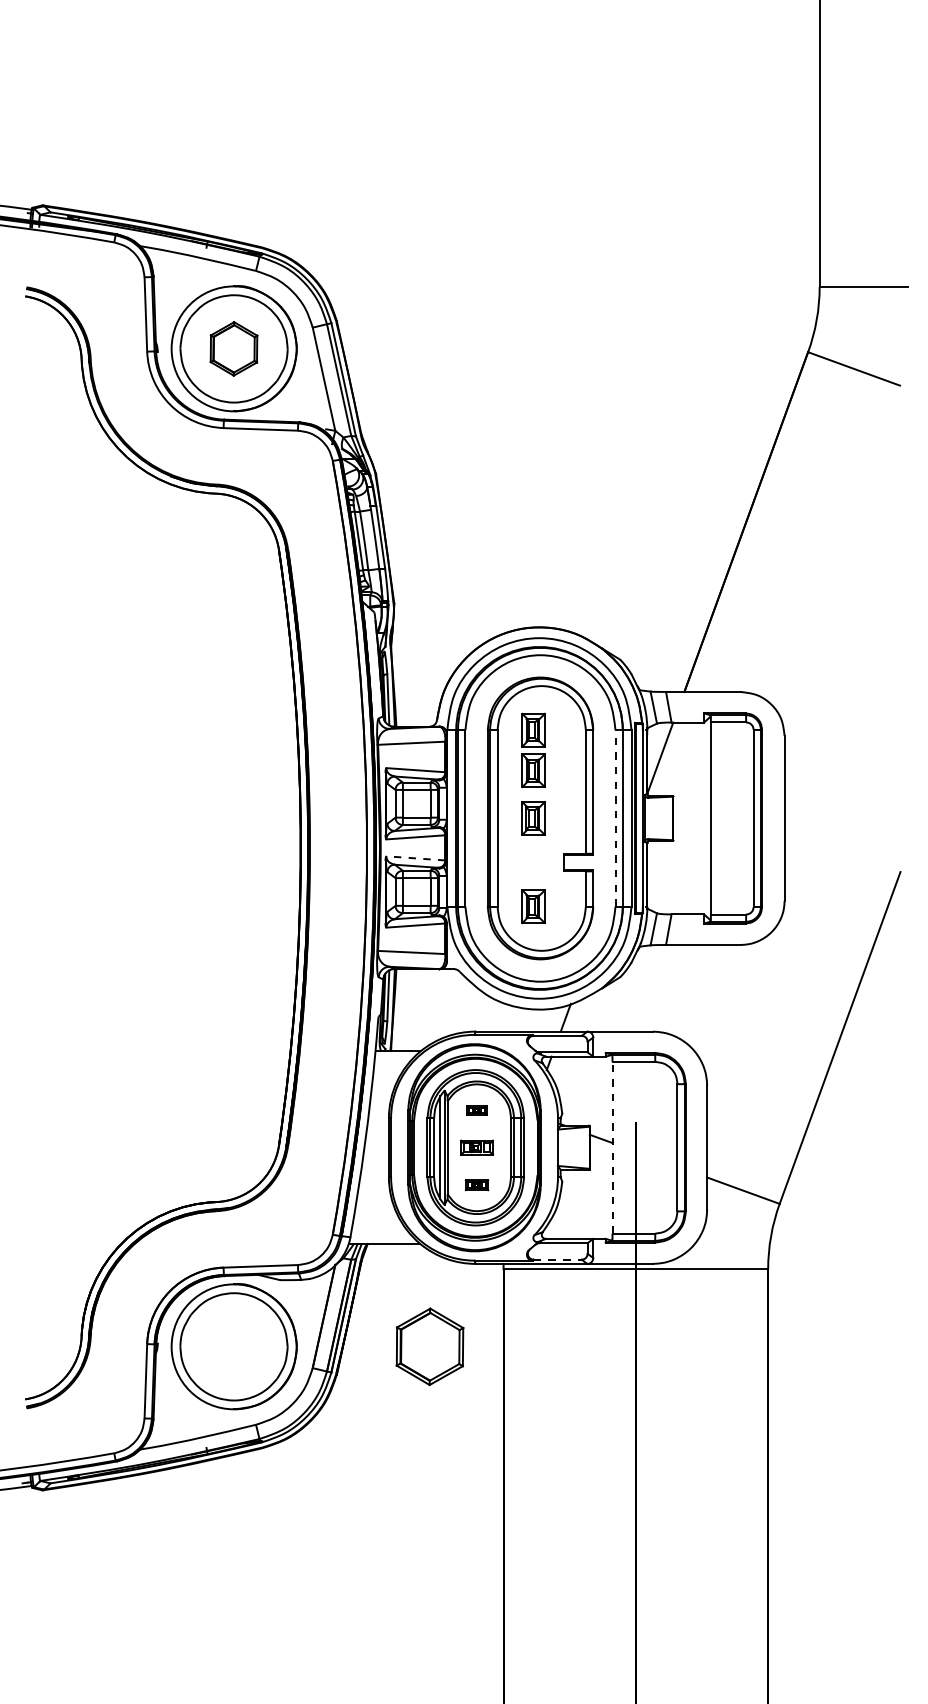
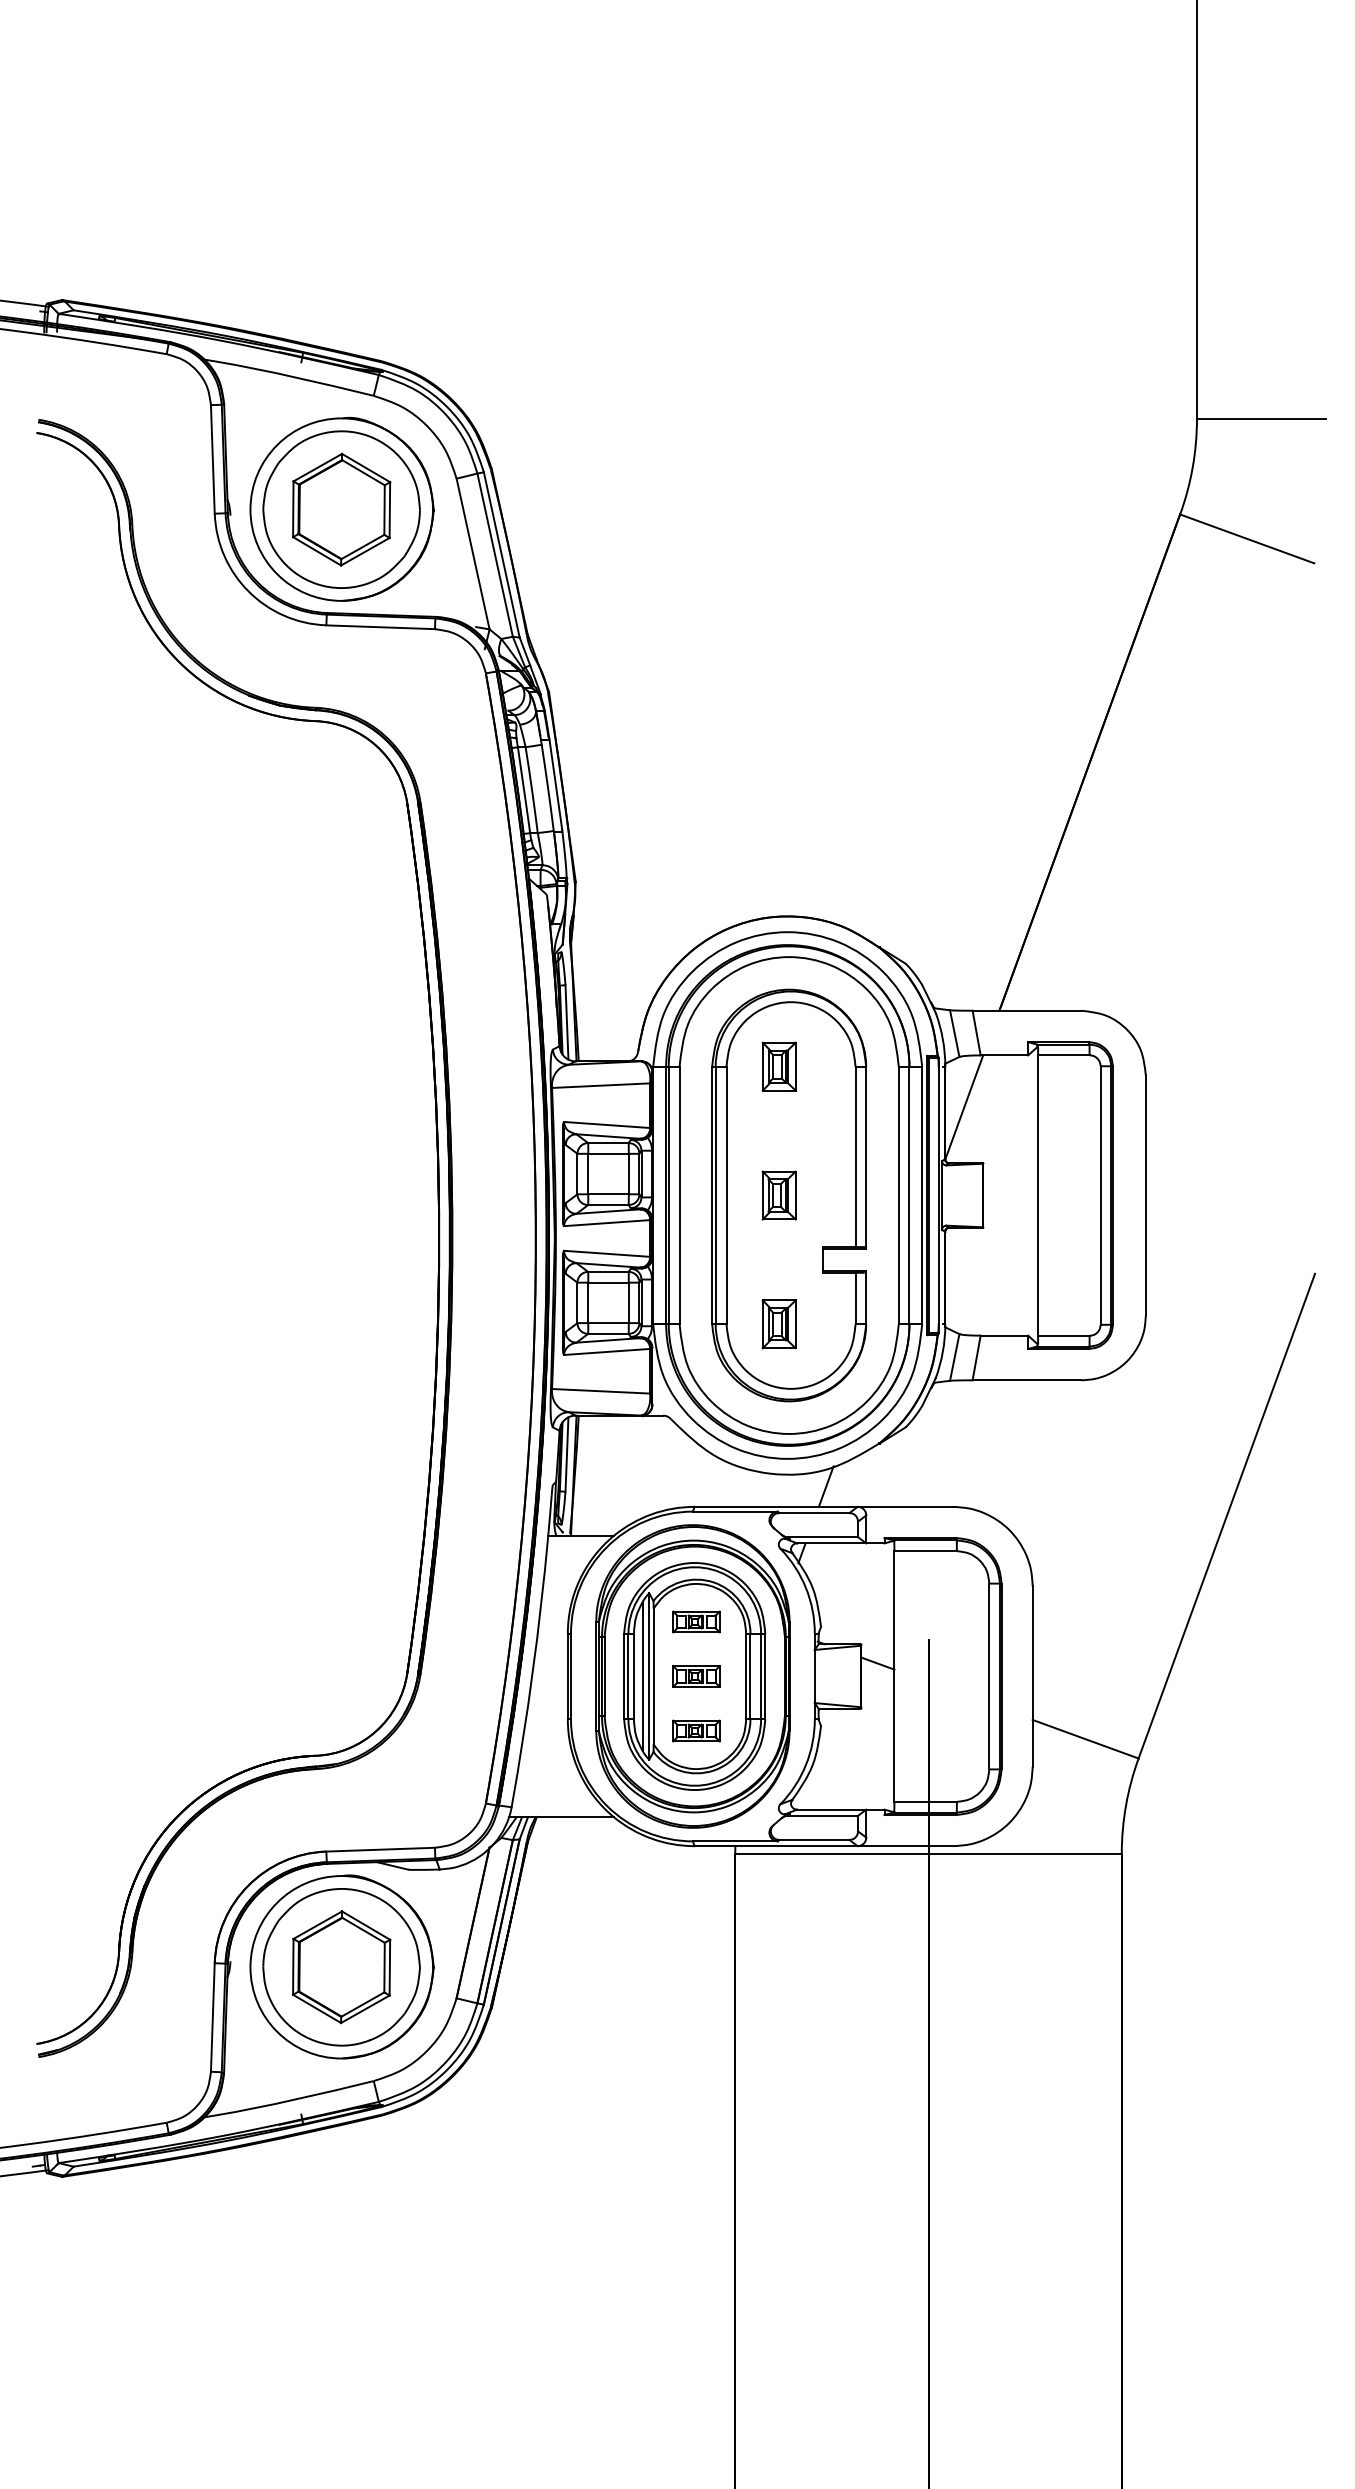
part: (233, 348) -> (340, 509), size x1.43
part: (533, 770) -> (779, 1125), removed
line: (615, 817) -> (898, 1194), dashed -> solid
line: (415, 858) -> (606, 1253), dashed -> solid
part: (476, 1110) -> (695, 1622), size x1.67
line: (612, 1147) -> (894, 1676), dashed -> solid
part: (476, 1185) -> (695, 1731), size x1.43
line: (557, 1259) -> (814, 1839), dashed -> solid
part: (429, 1346) -> (340, 1966), moved

